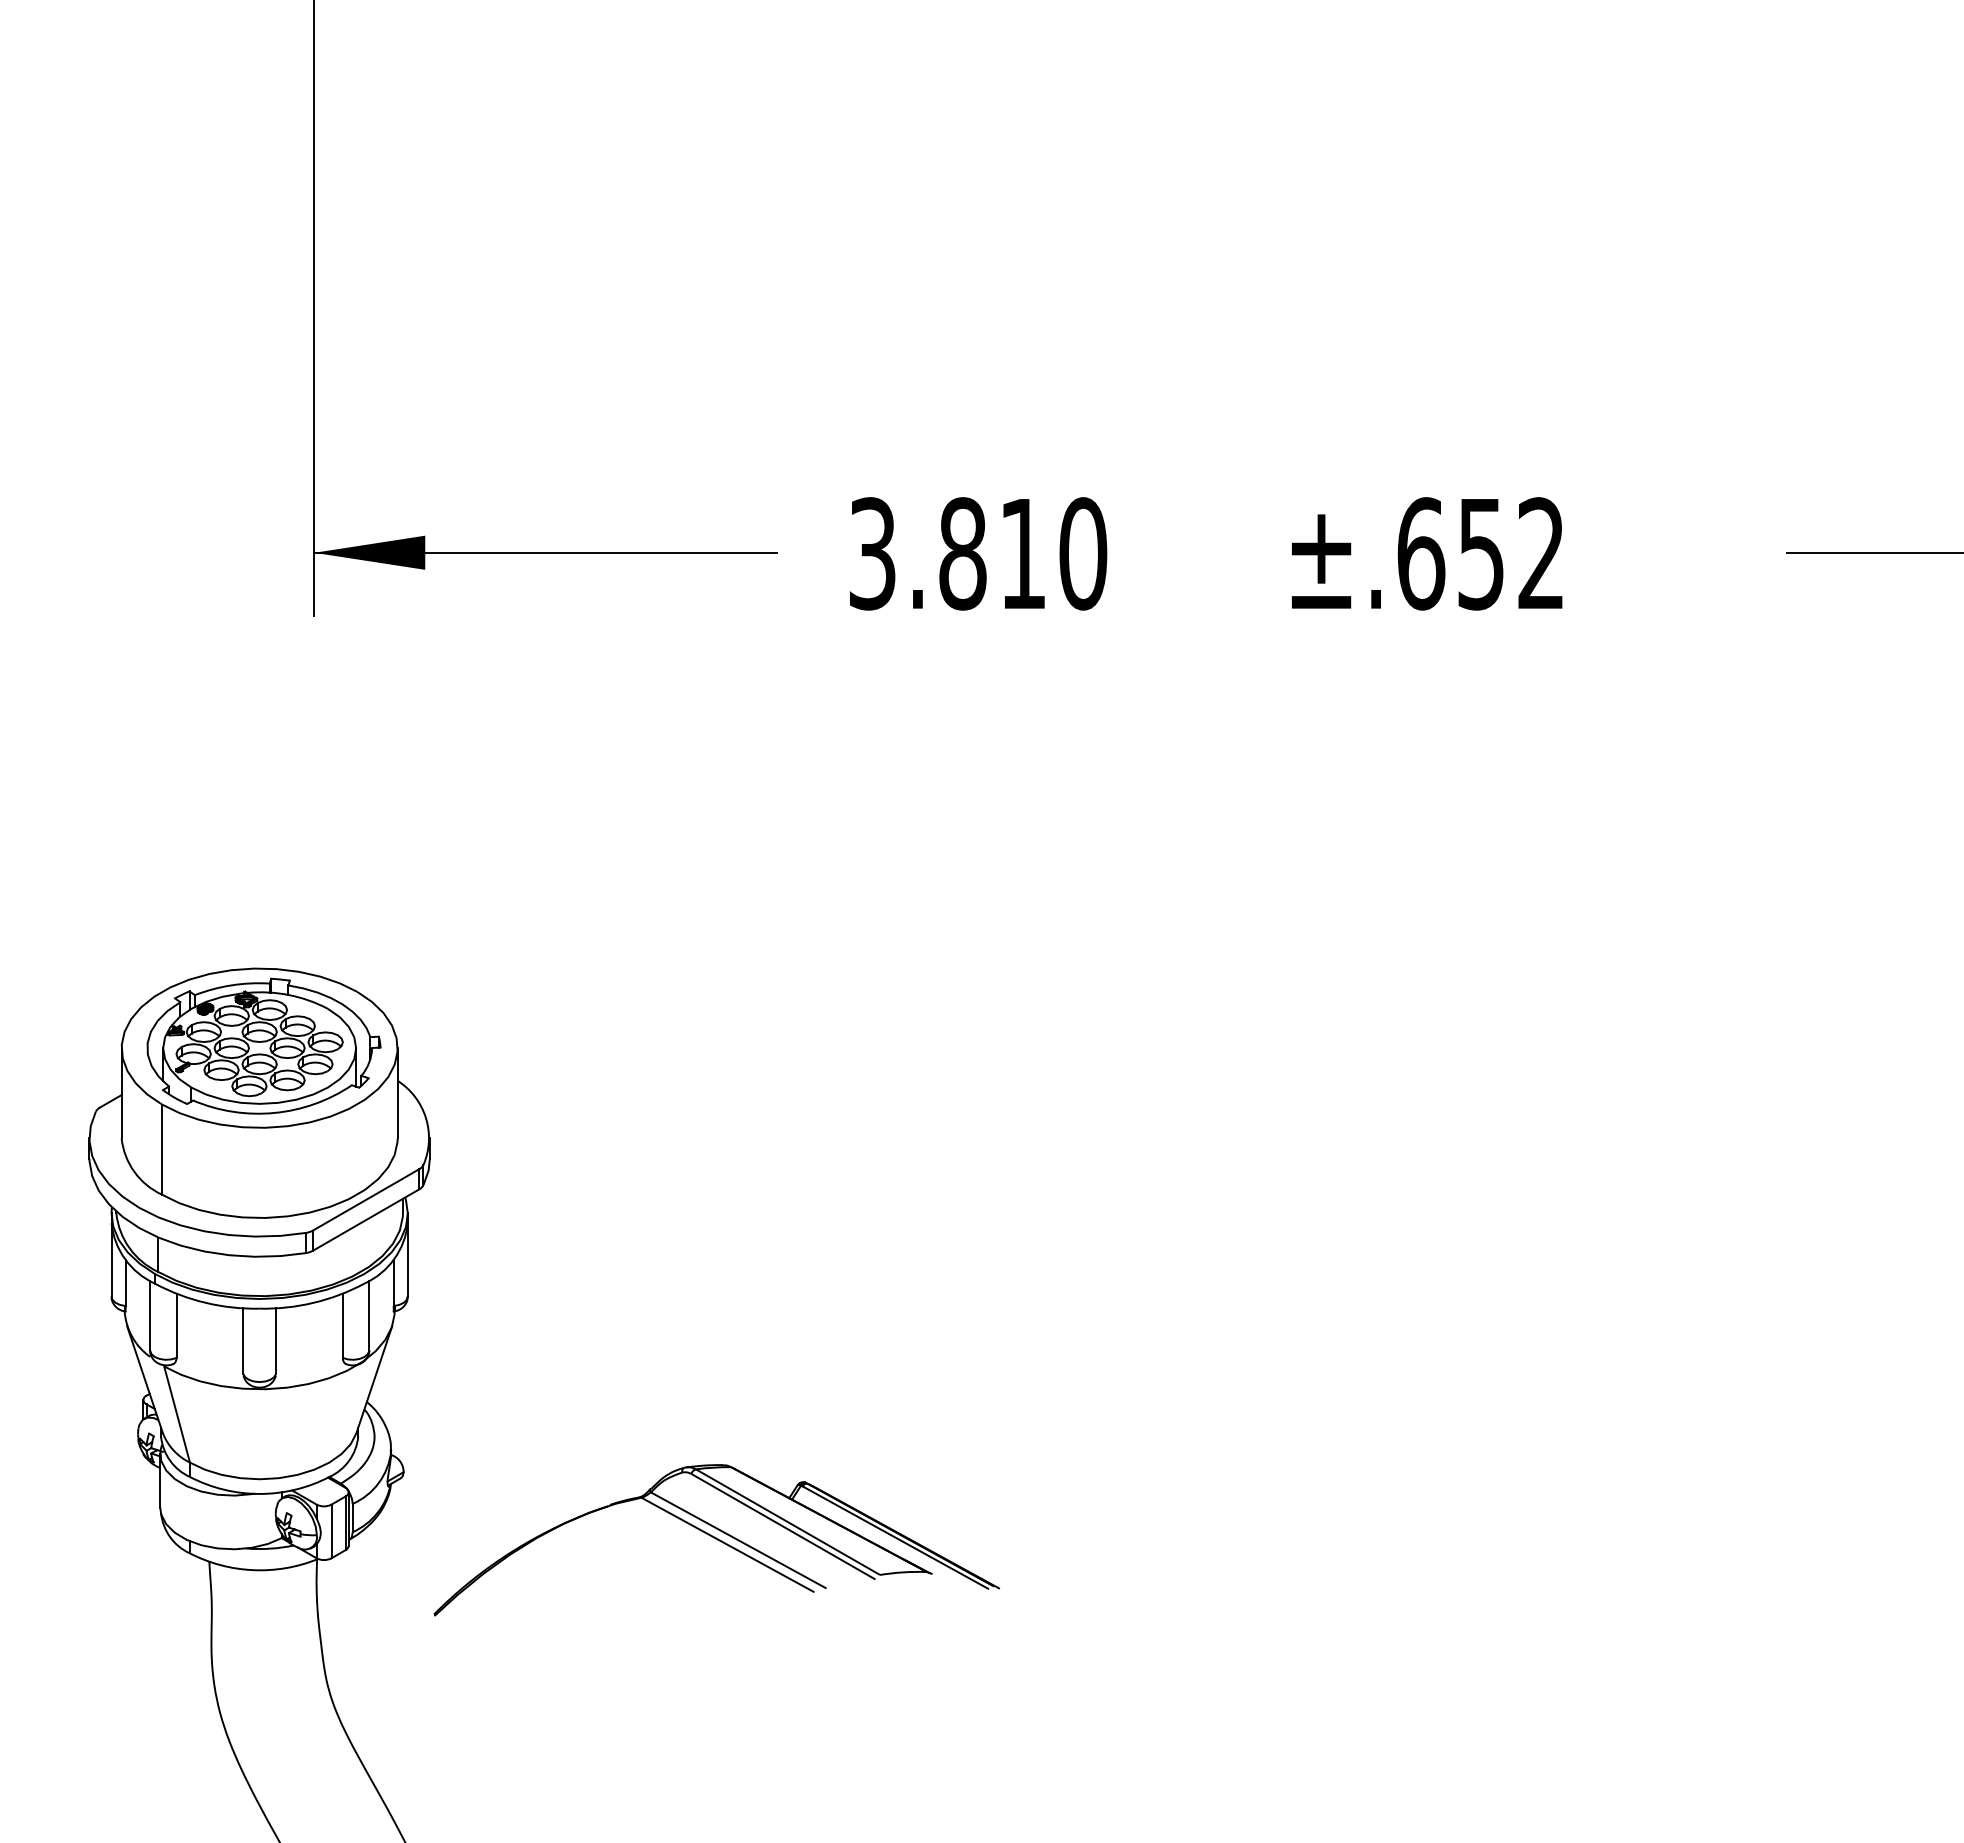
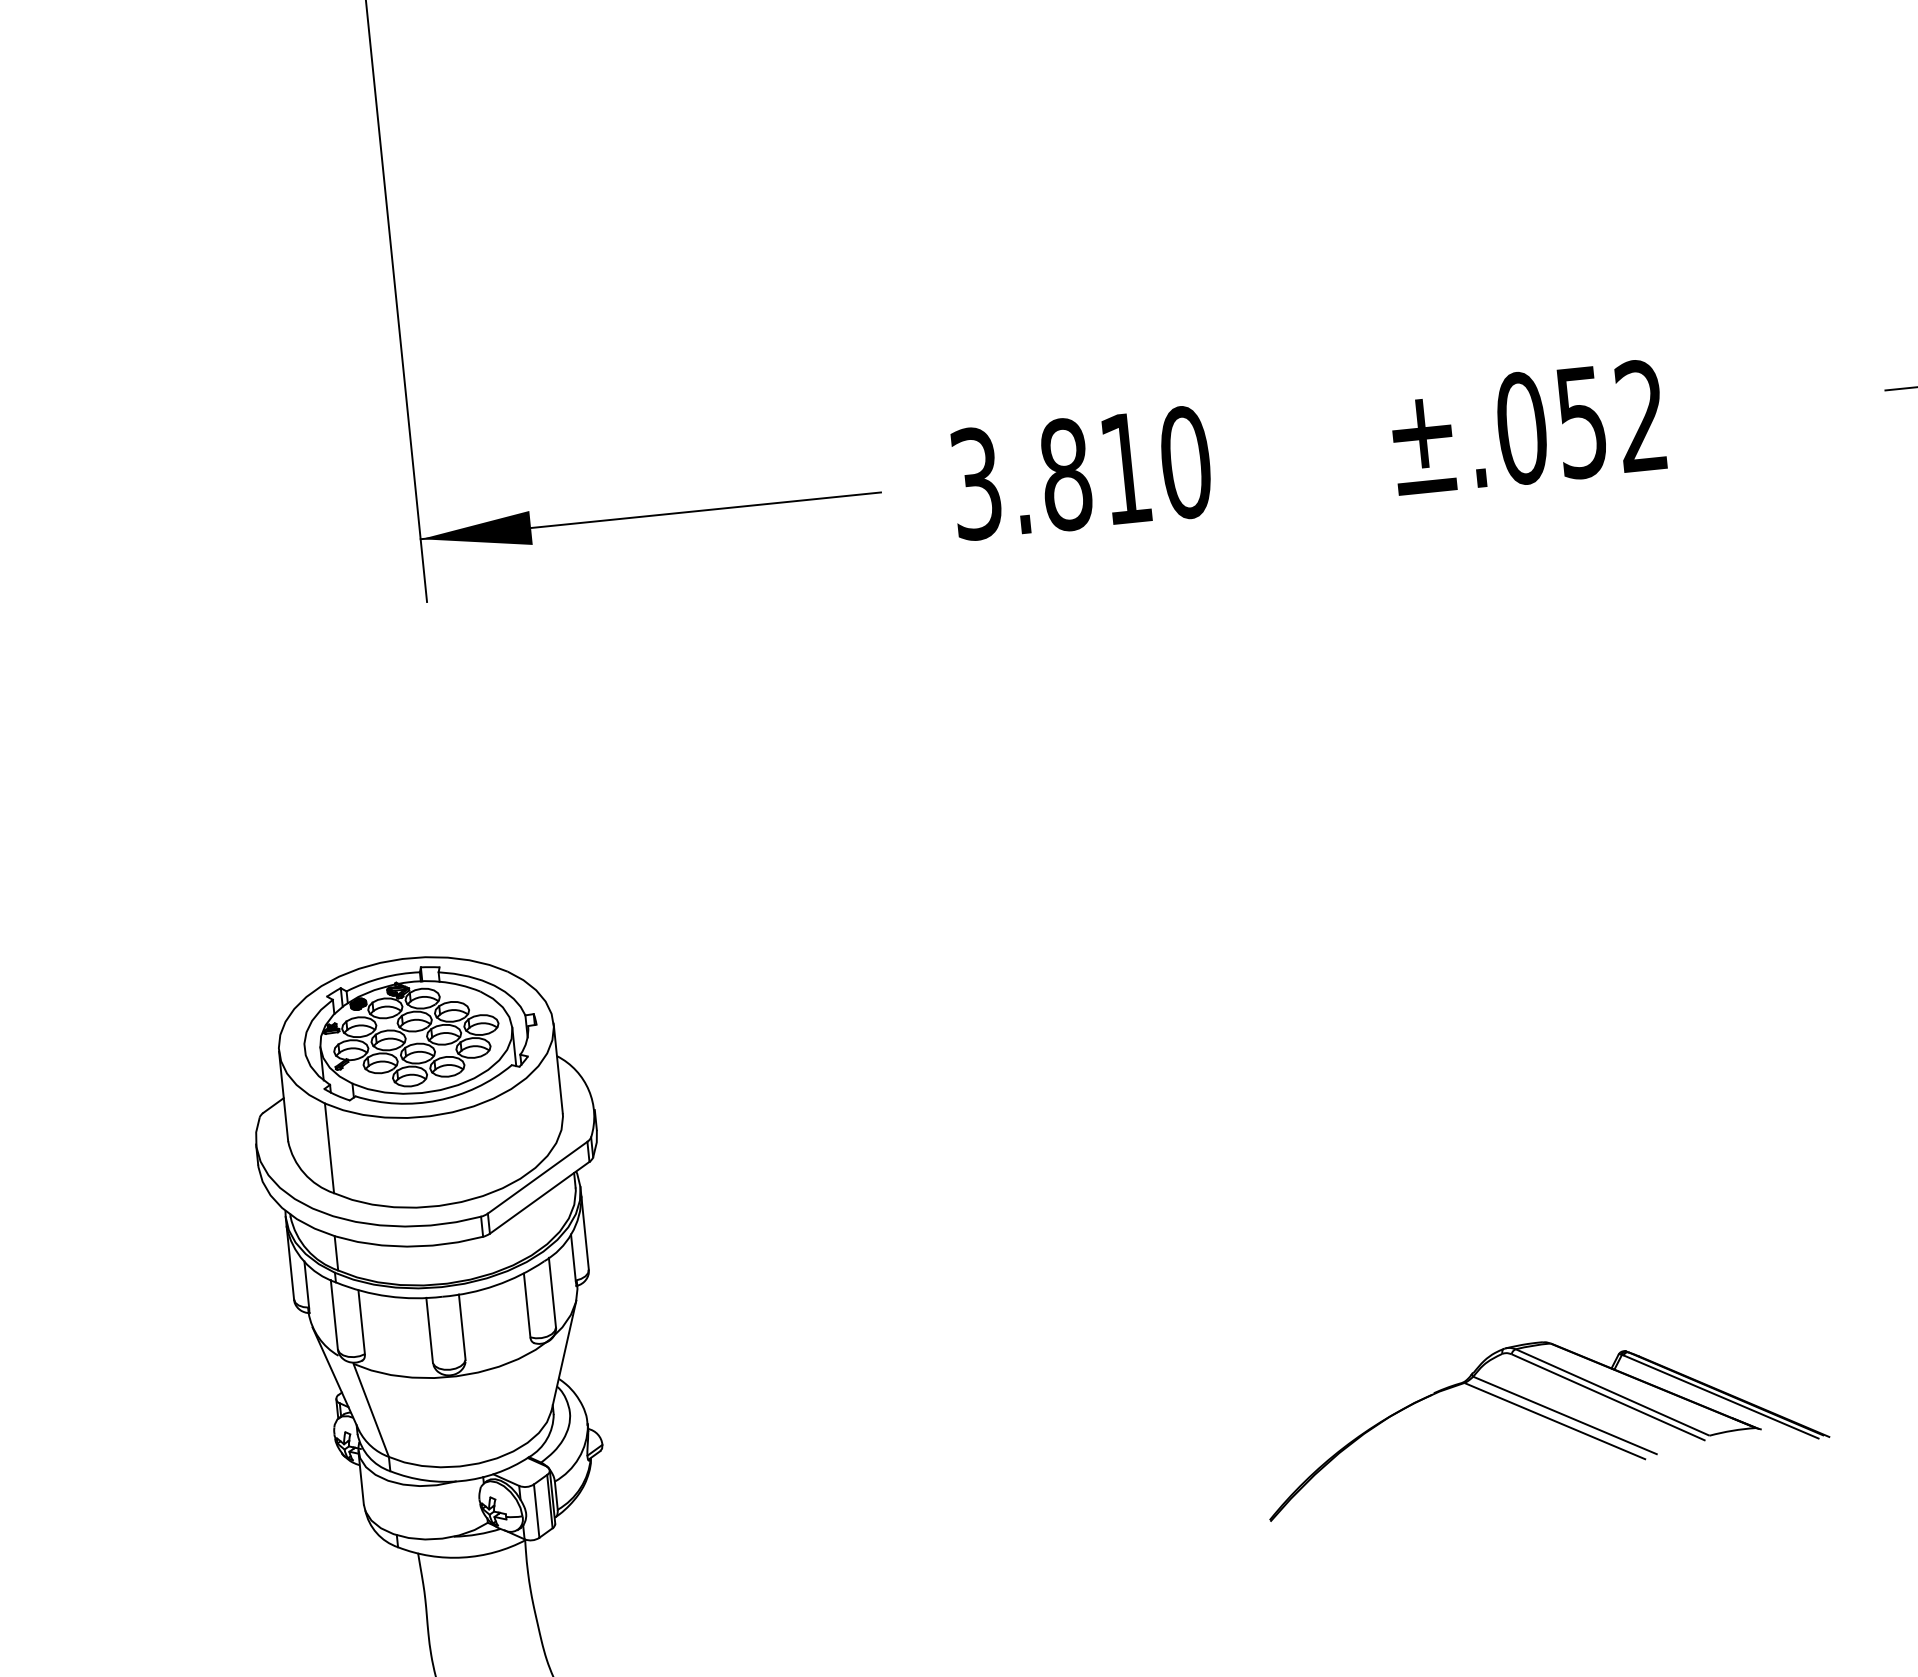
text: (1421, 553) -> (1522, 428), ±.652 -> ±.052
part: (716, 1540) -> (1543, 1417), moved

